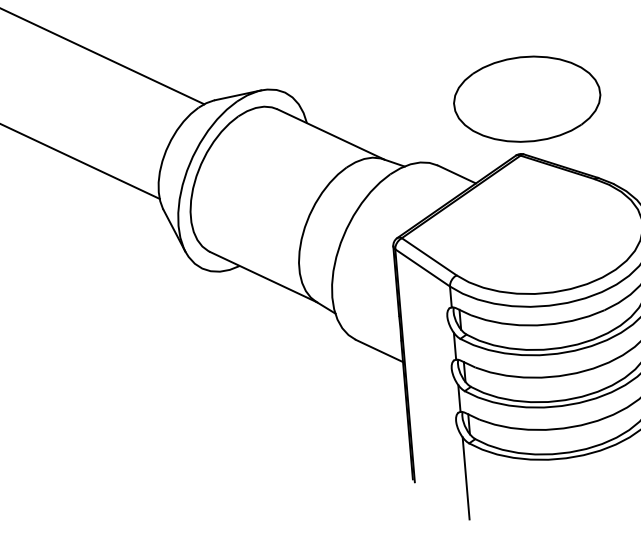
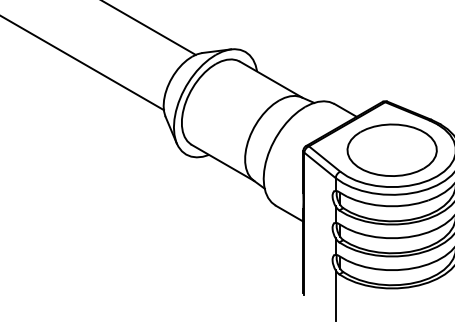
part: (525, 97) -> (391, 149), moved

